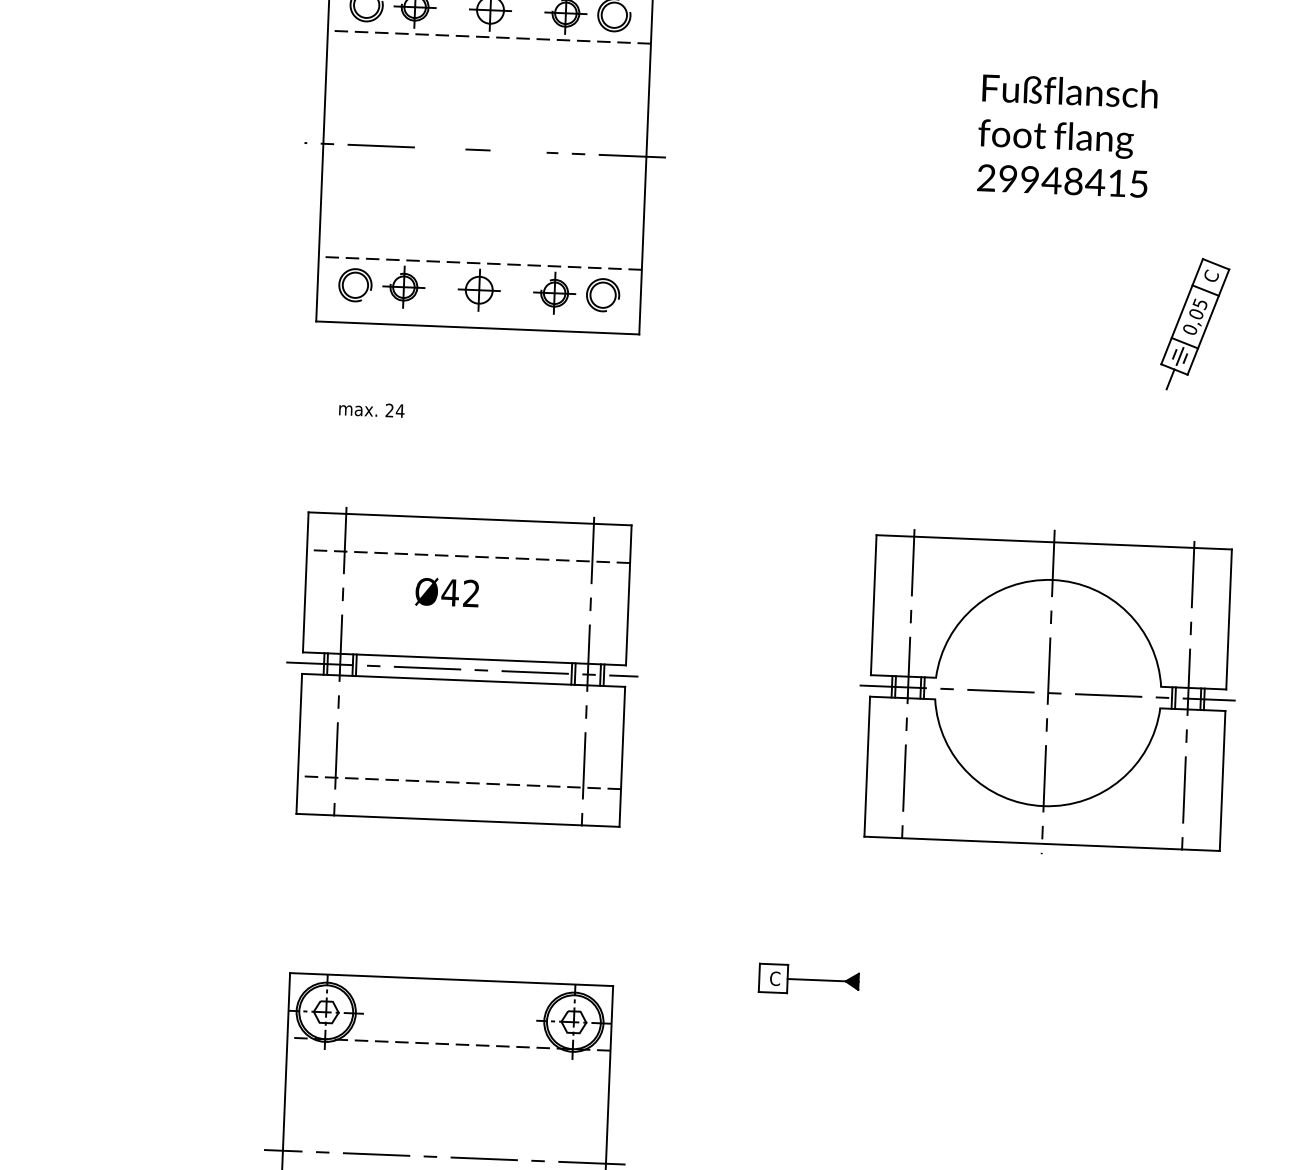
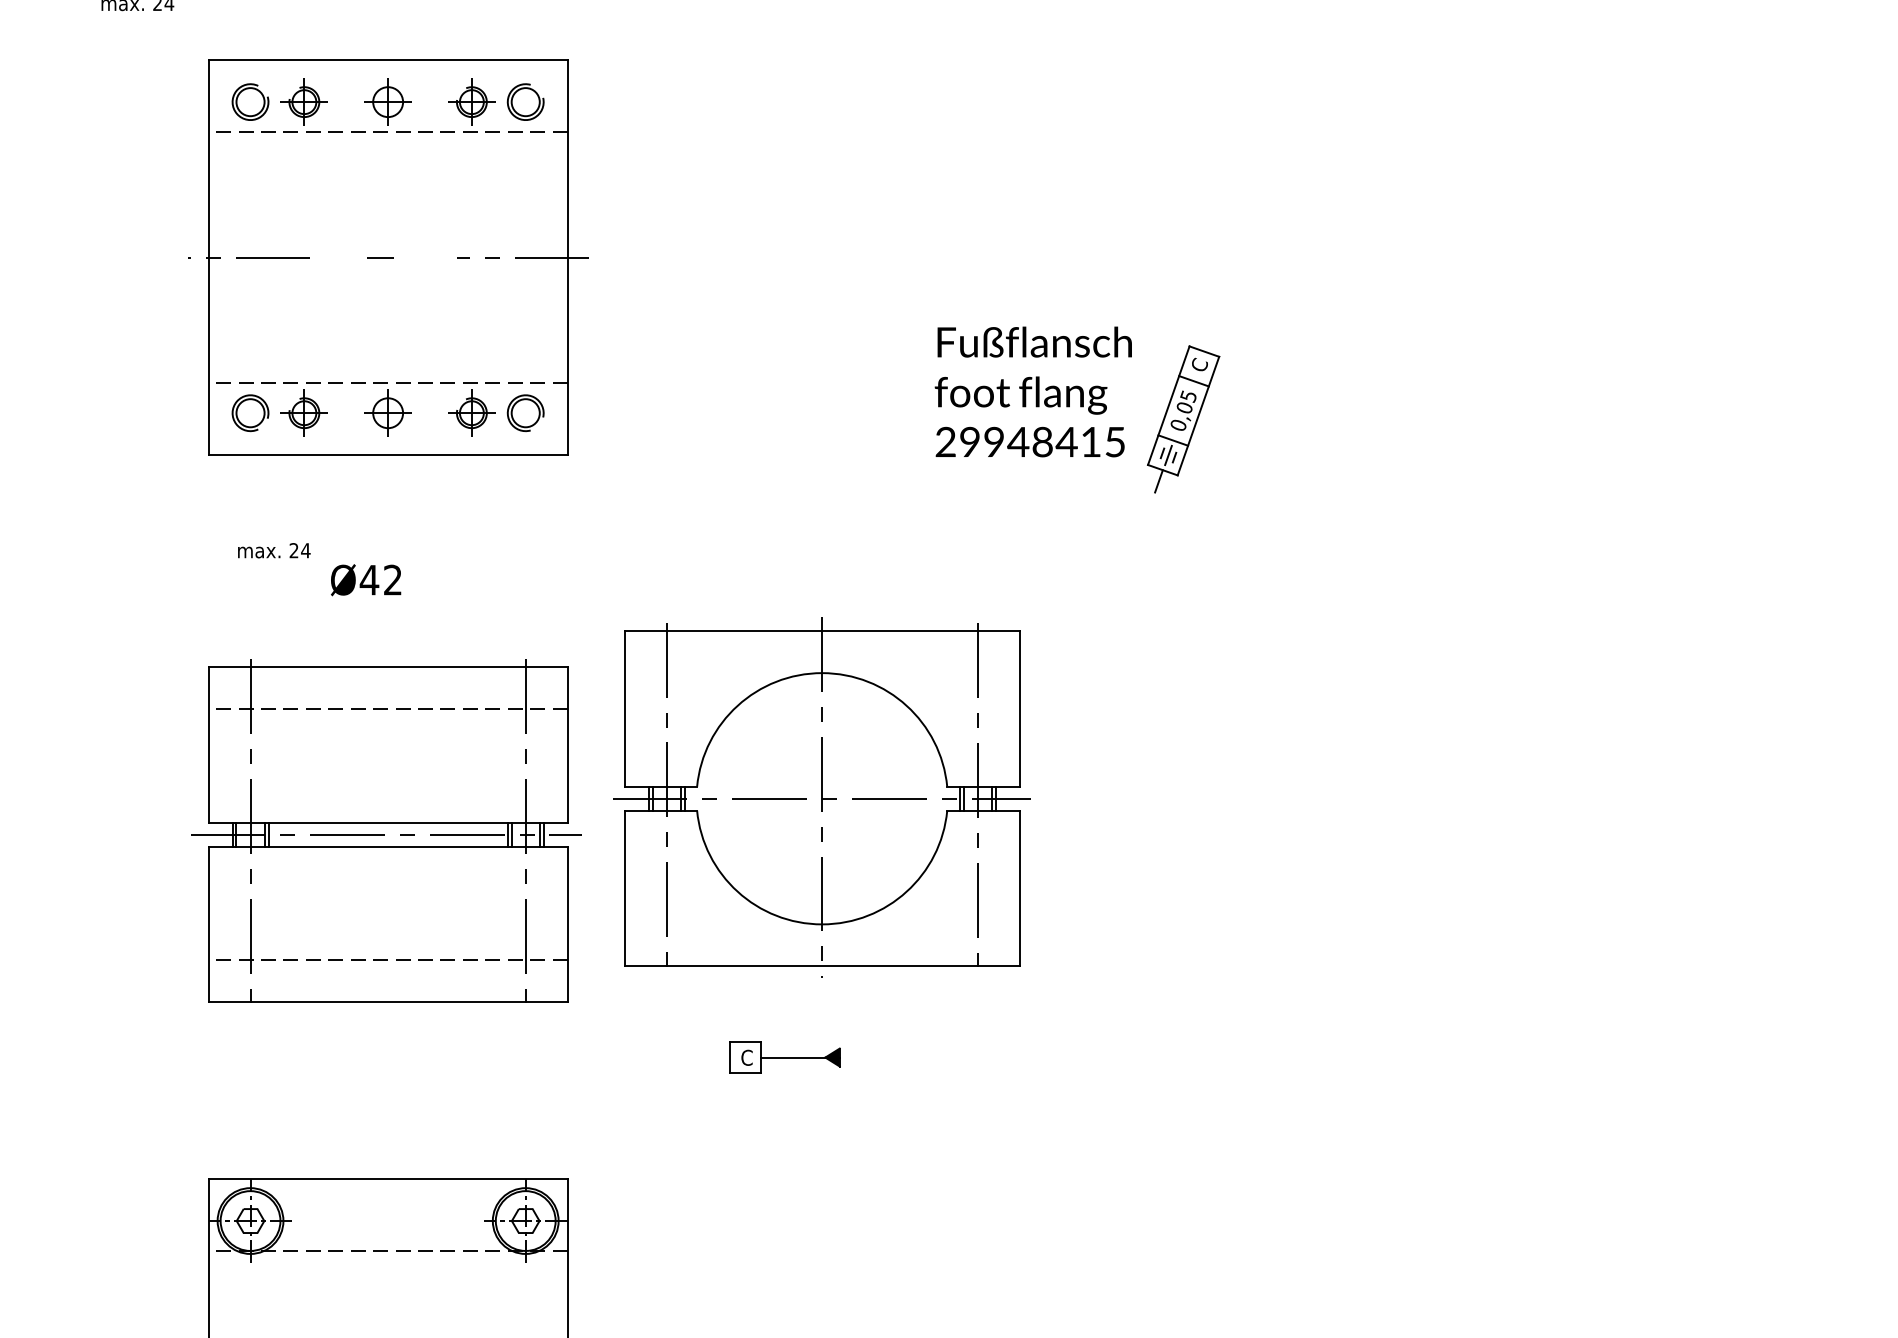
text: (1066, 135) -> (1032, 391), moved
text: (447, 593) -> (366, 580), moved
part: (1047, 691) -> (821, 797), moved
part: (808, 979) -> (784, 1057), moved

